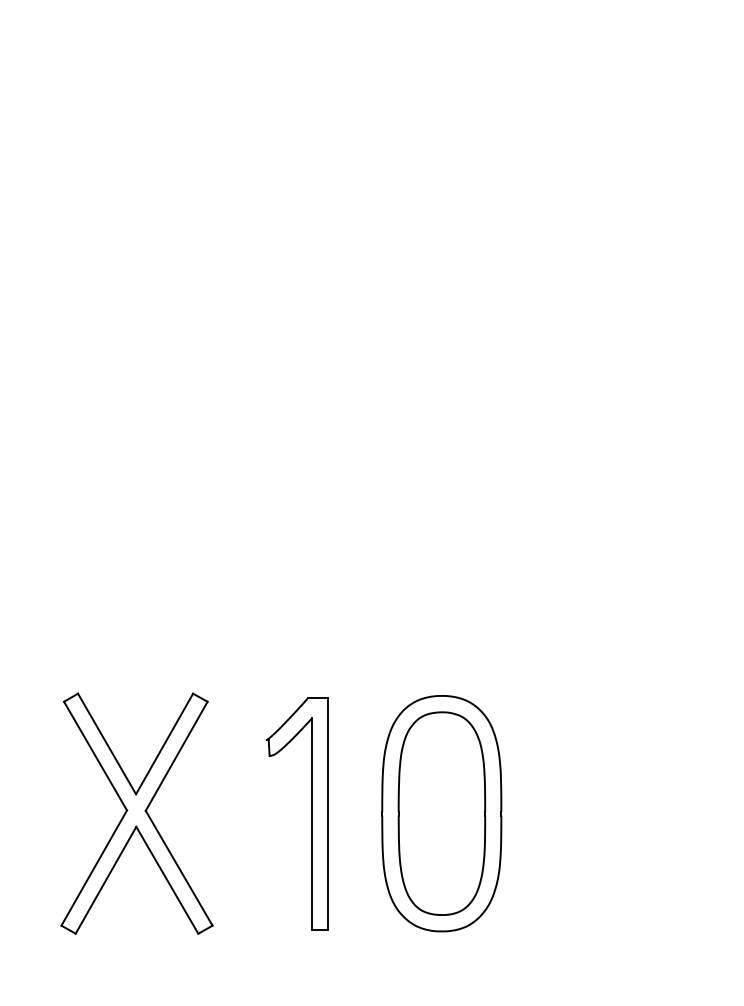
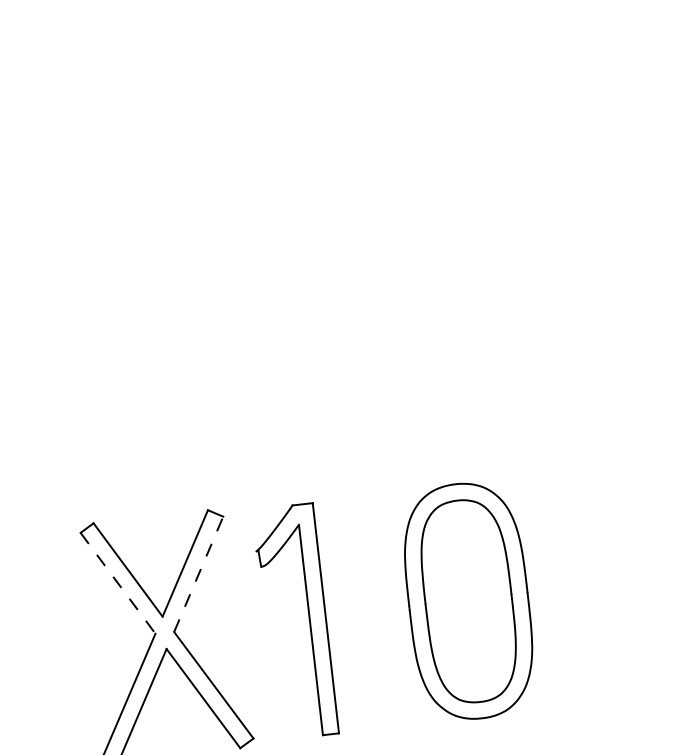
line: (95, 756) -> (118, 583), solid -> dashed
line: (176, 756) -> (198, 574), solid -> dashed
part: (311, 813) -> (309, 619), moved

